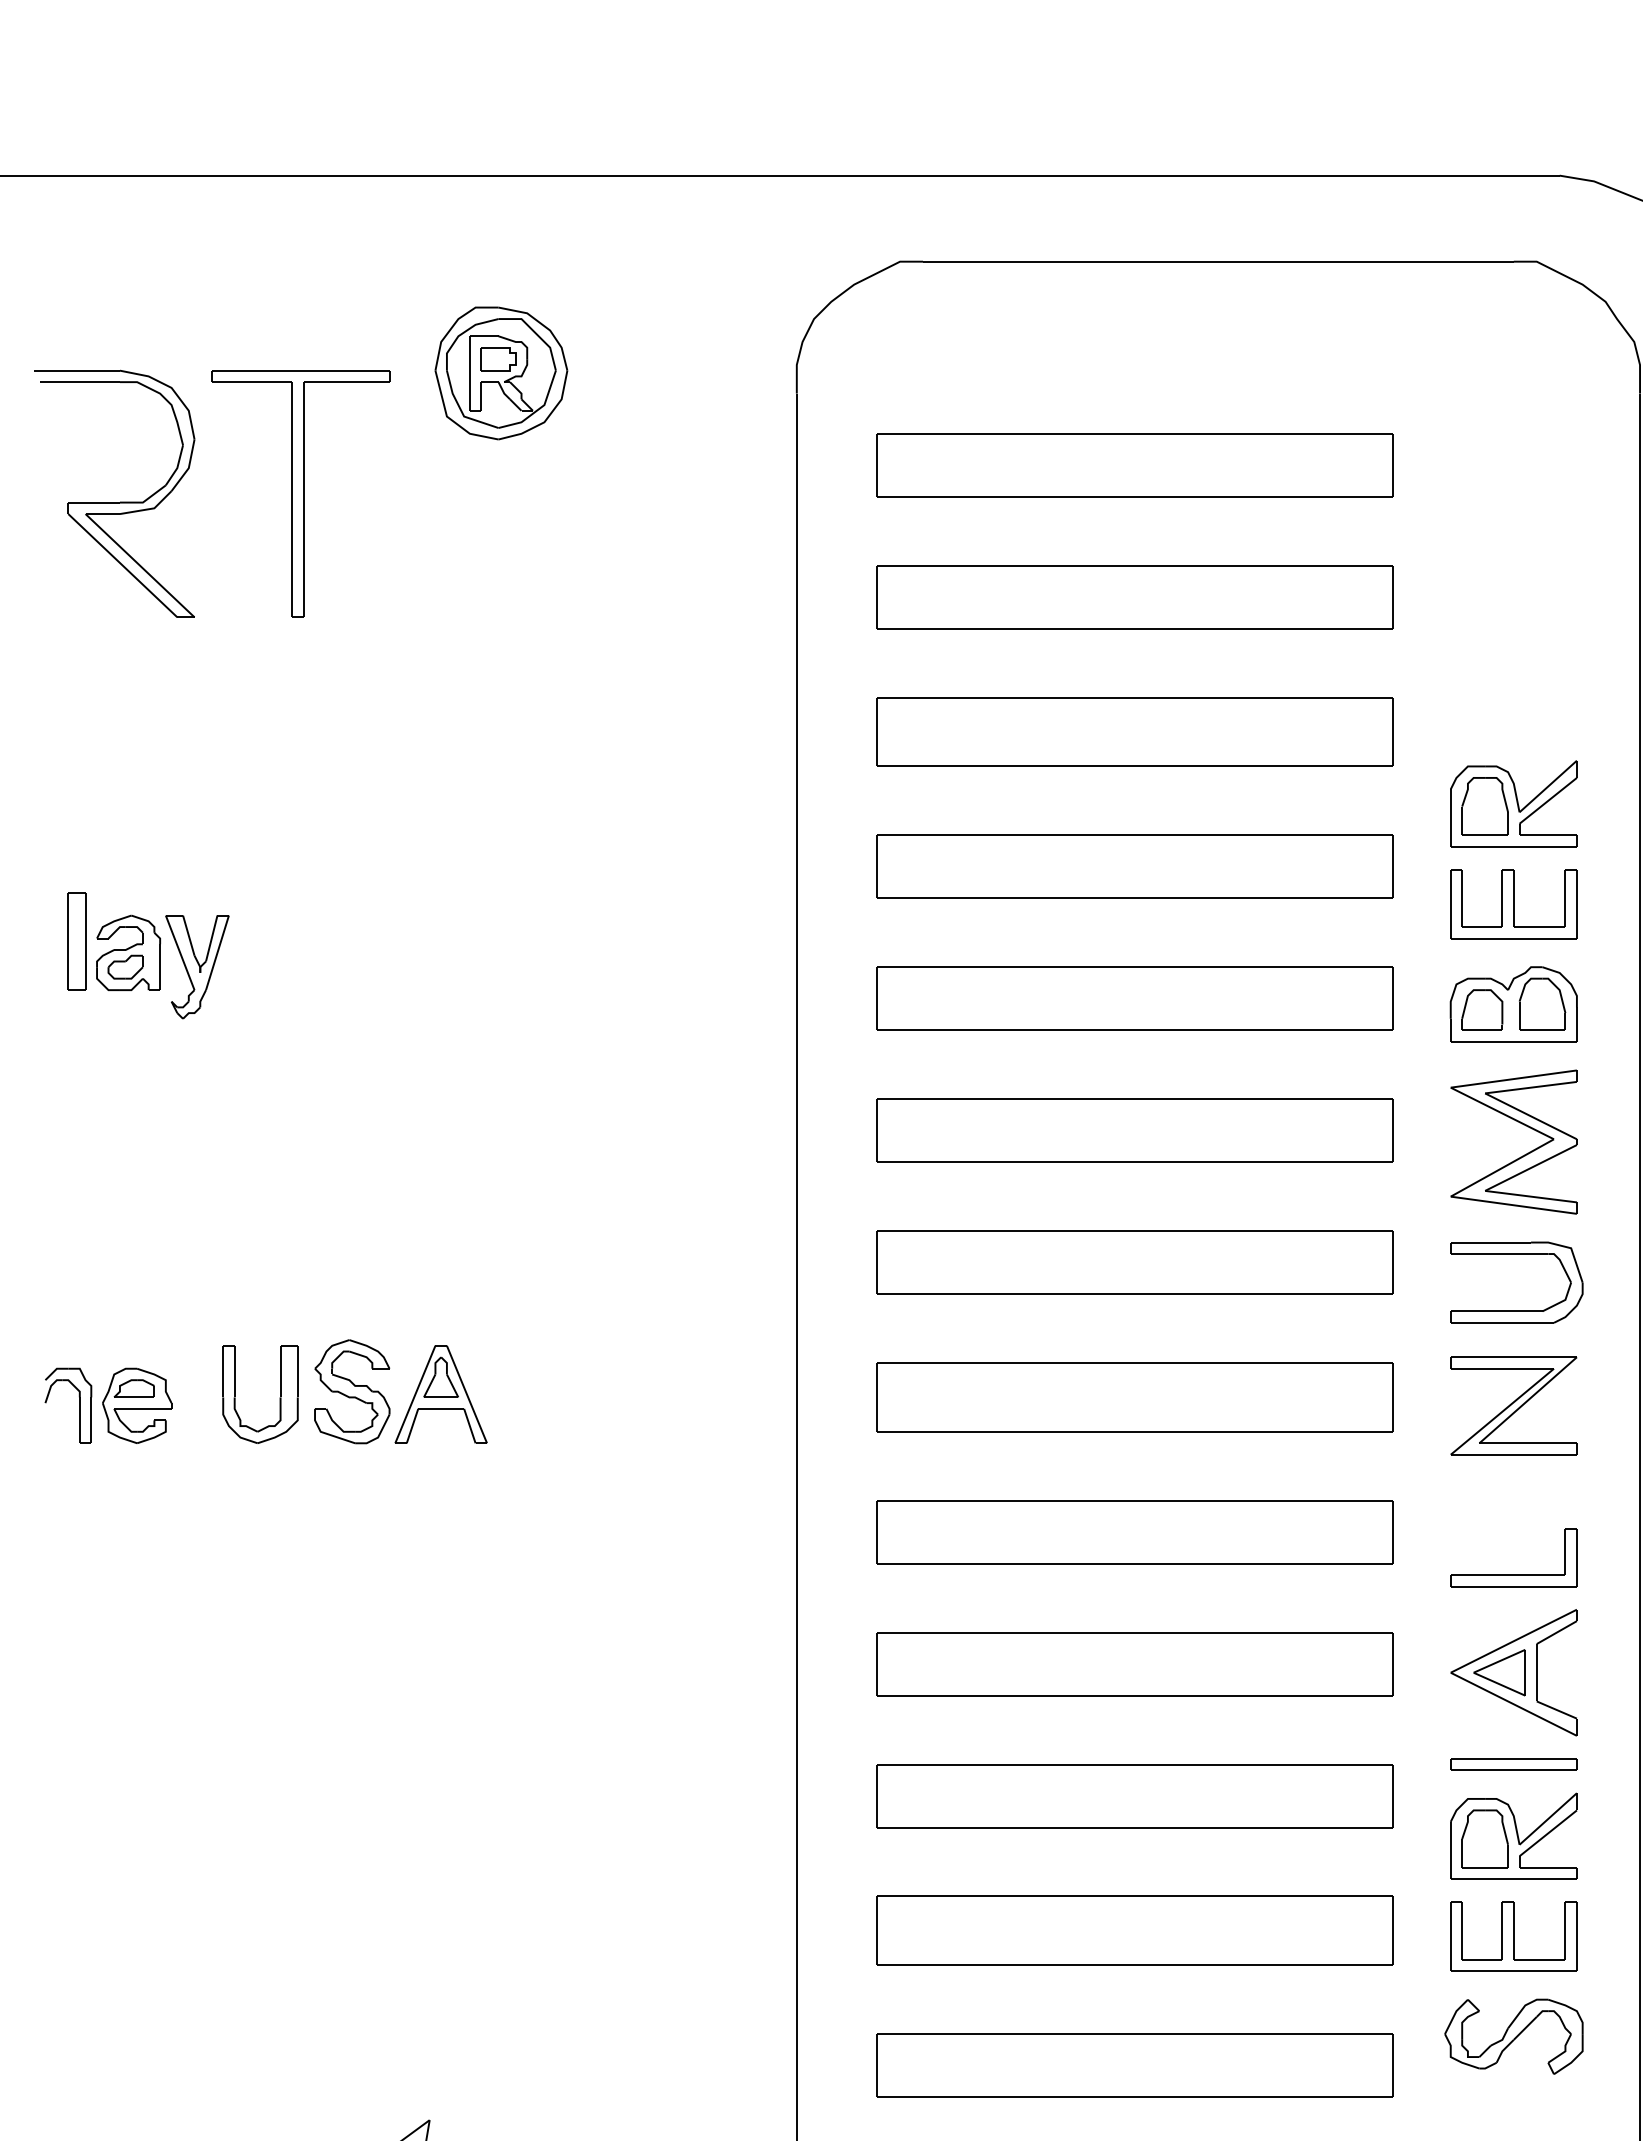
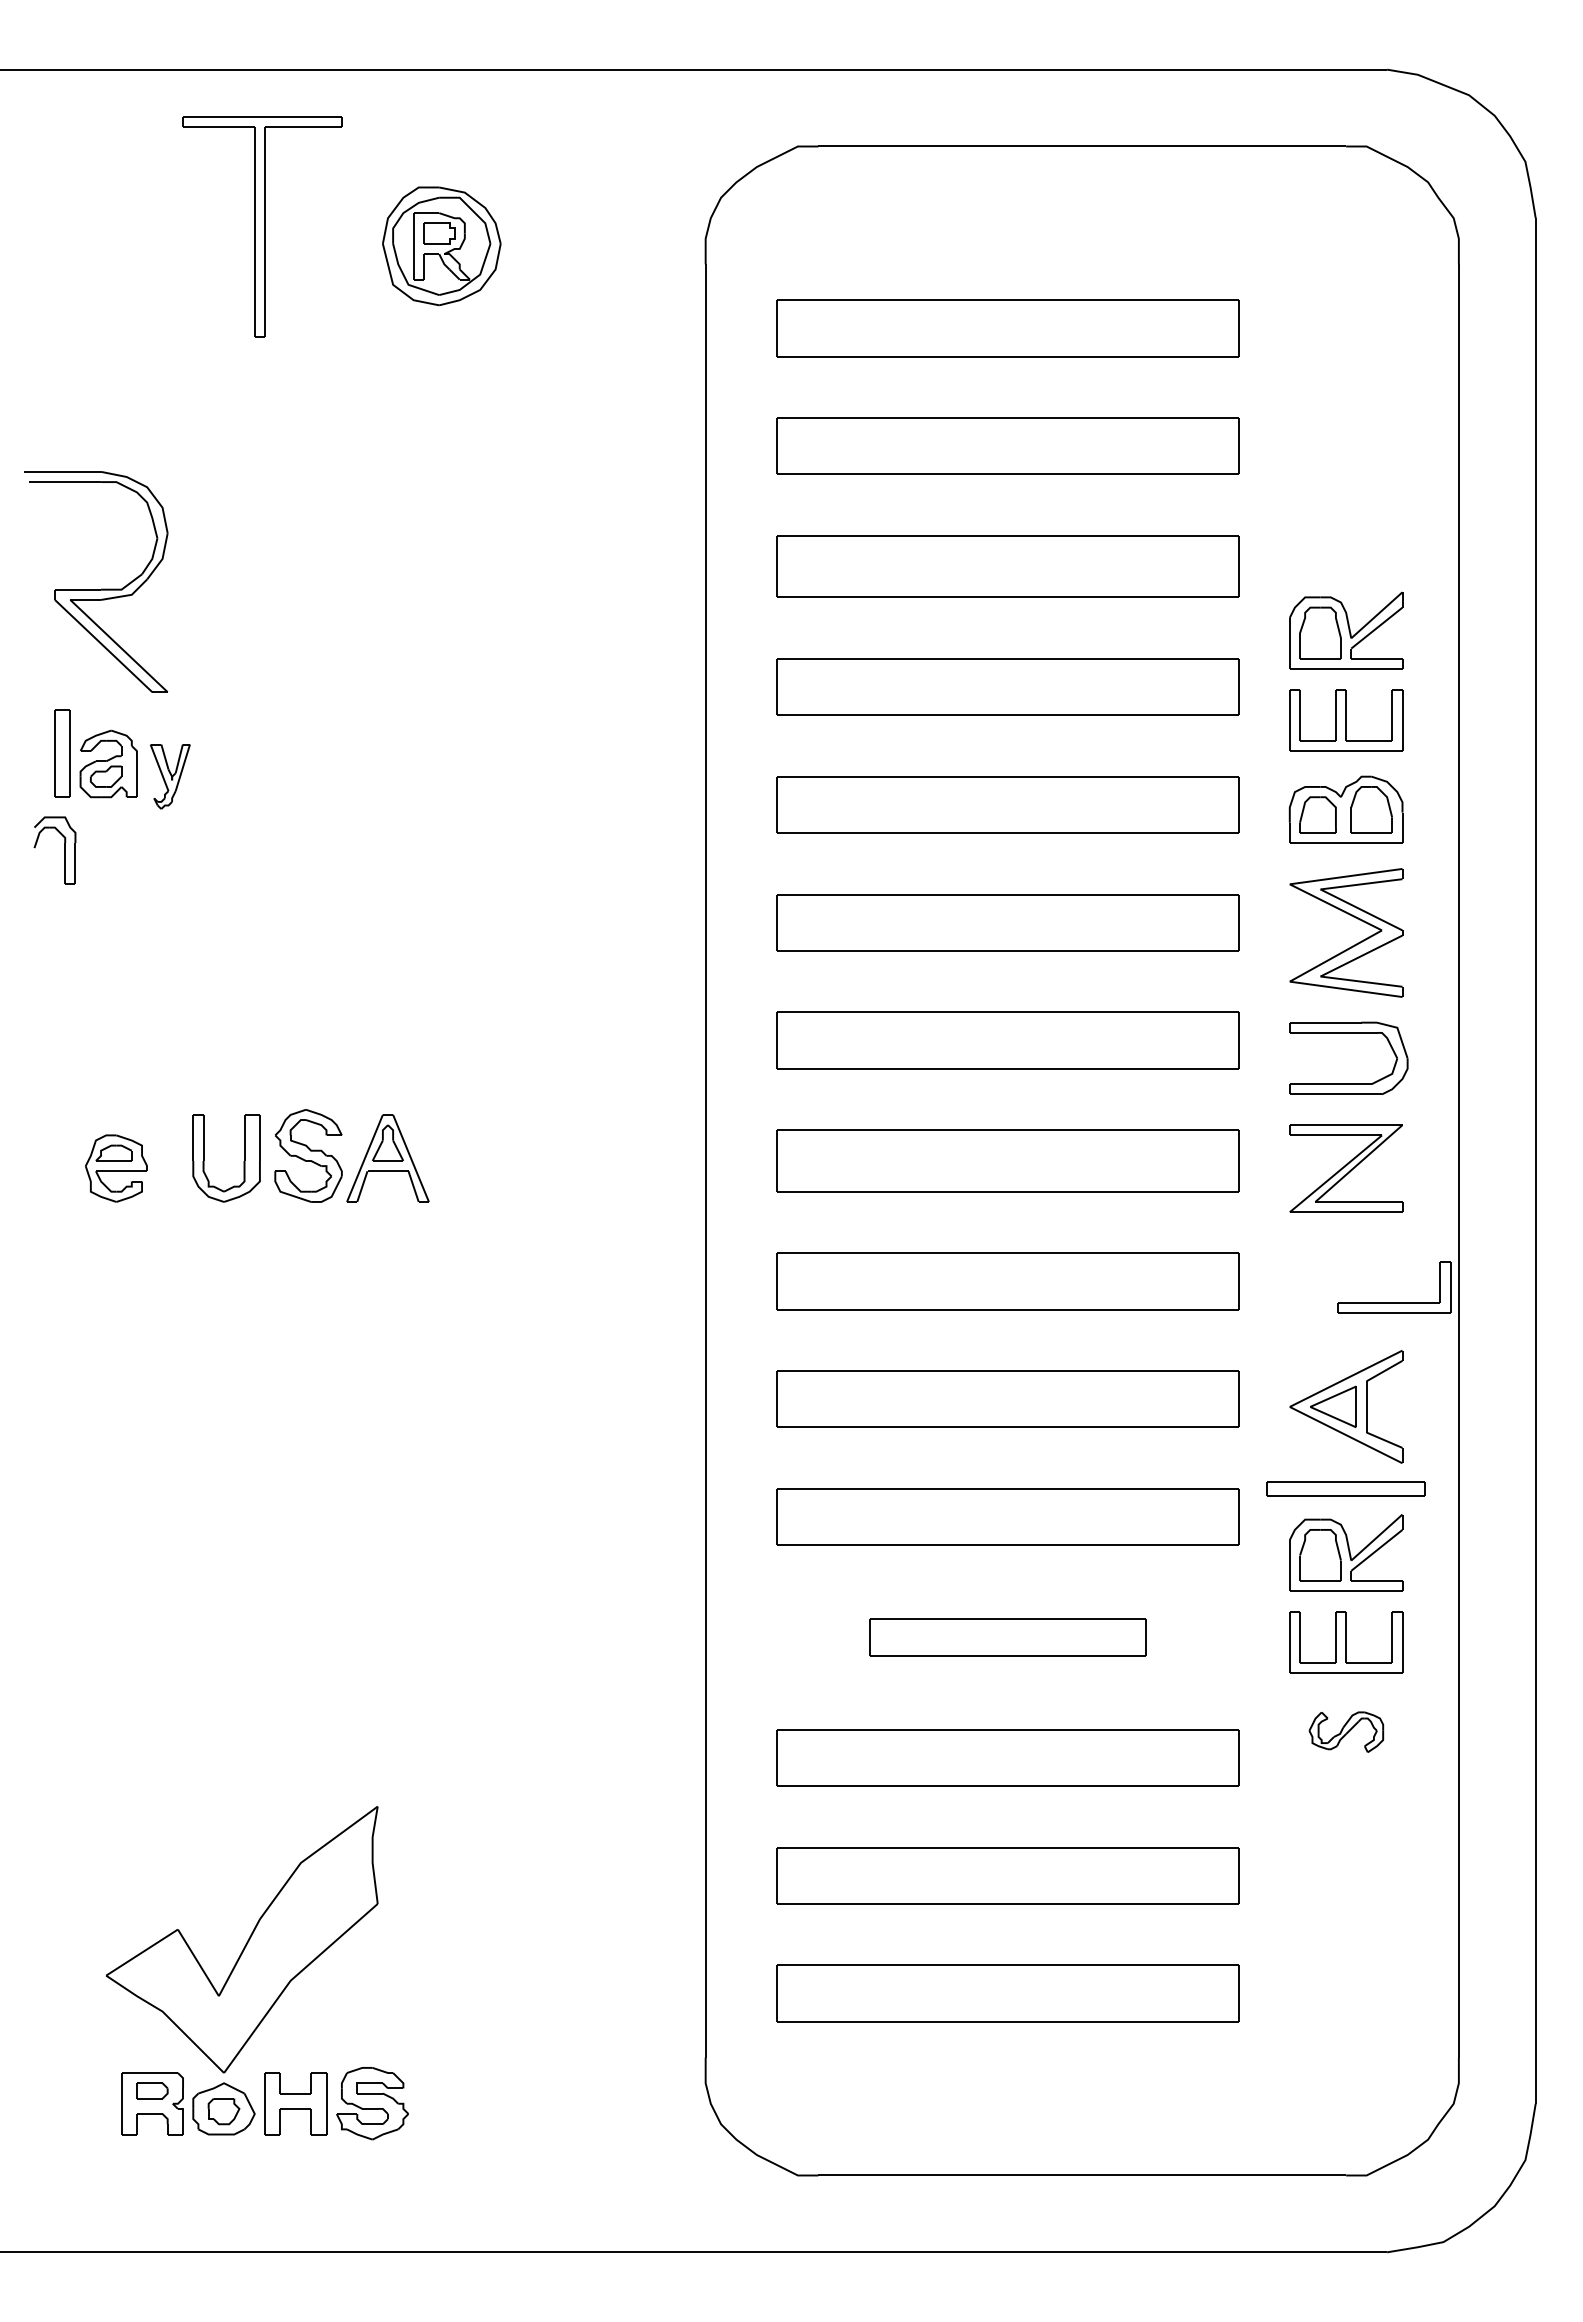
part: (300, 493) -> (262, 226), moved
part: (114, 502) -> (96, 589), moved
part: (197, 966) -> (170, 776), size x0.7
part: (79, 1405) -> (64, 850), moved
part: (1514, 1574) -> (1394, 1302), moved
part: (1514, 1764) -> (1346, 1488), size x1.4
part: (1134, 1930) -> (1007, 1637), size x0.6
part: (1514, 2037) -> (1346, 1732), size x0.6

